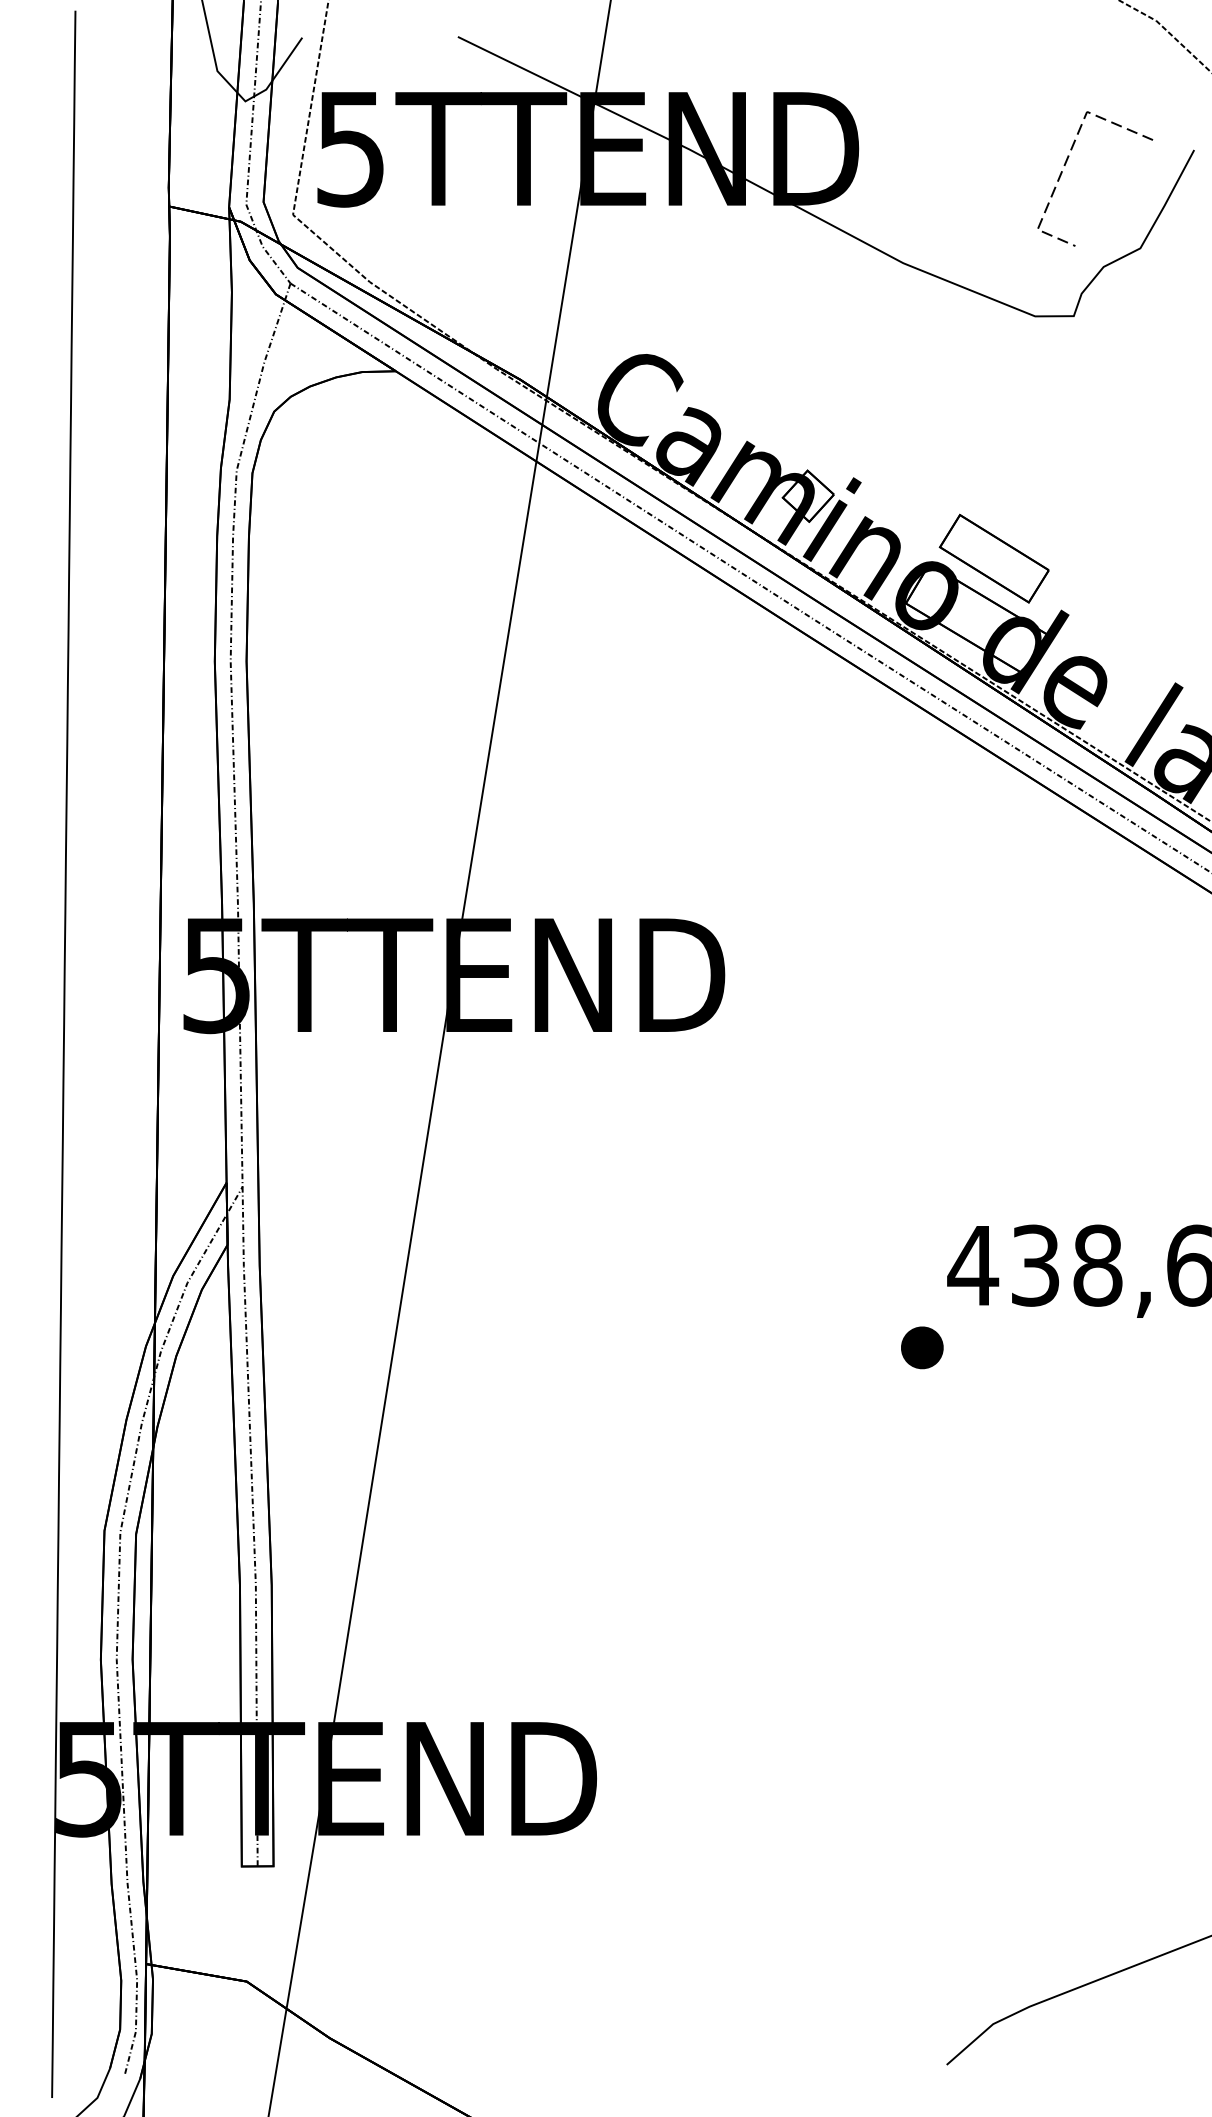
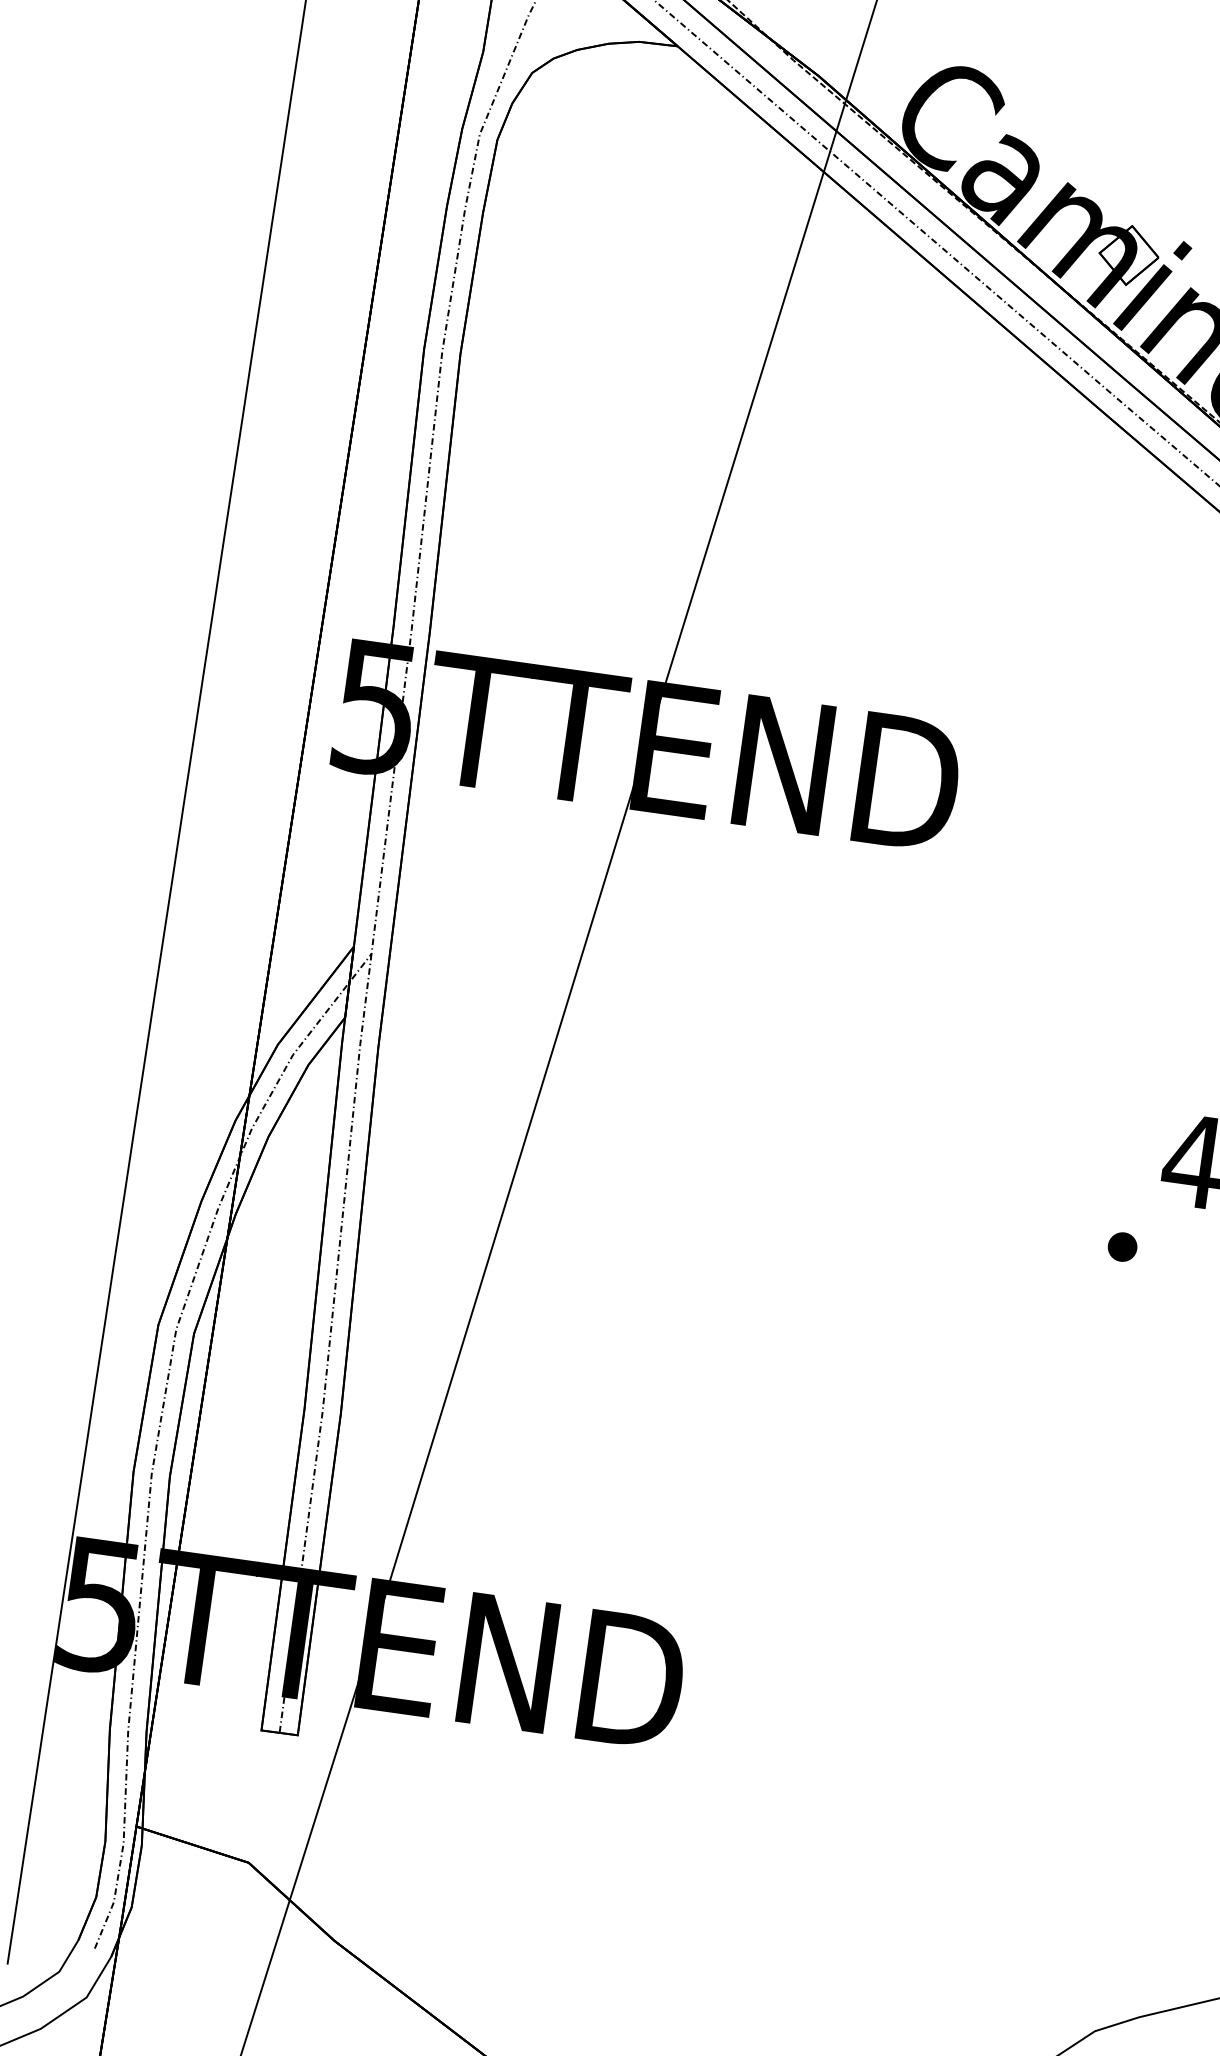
part: (922, 1347) -> (1122, 1246), size x0.6

